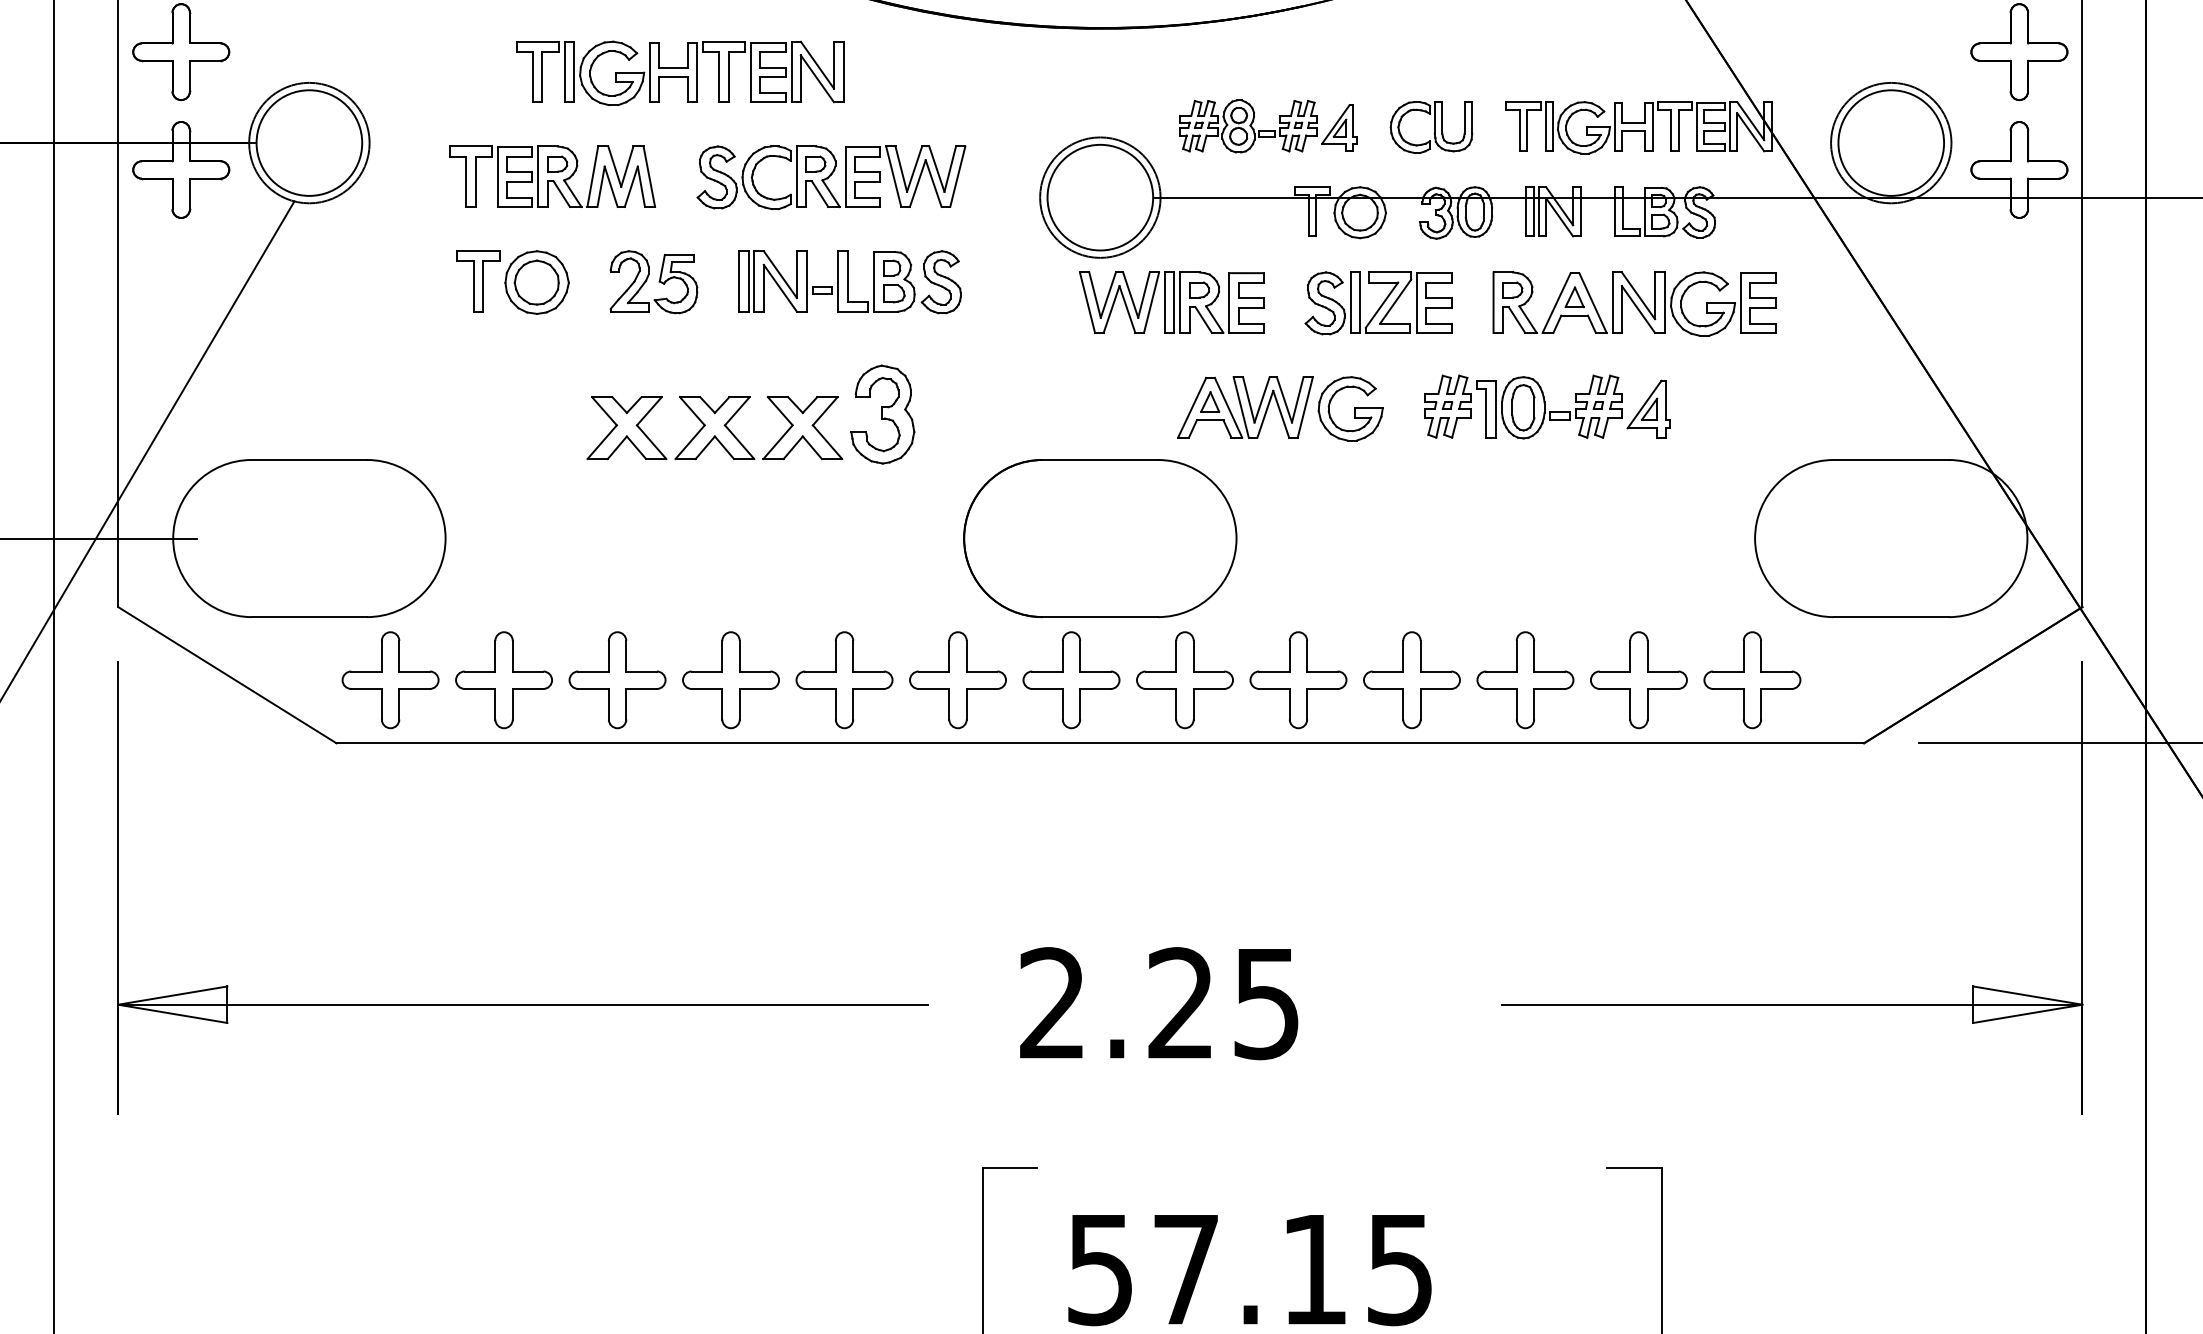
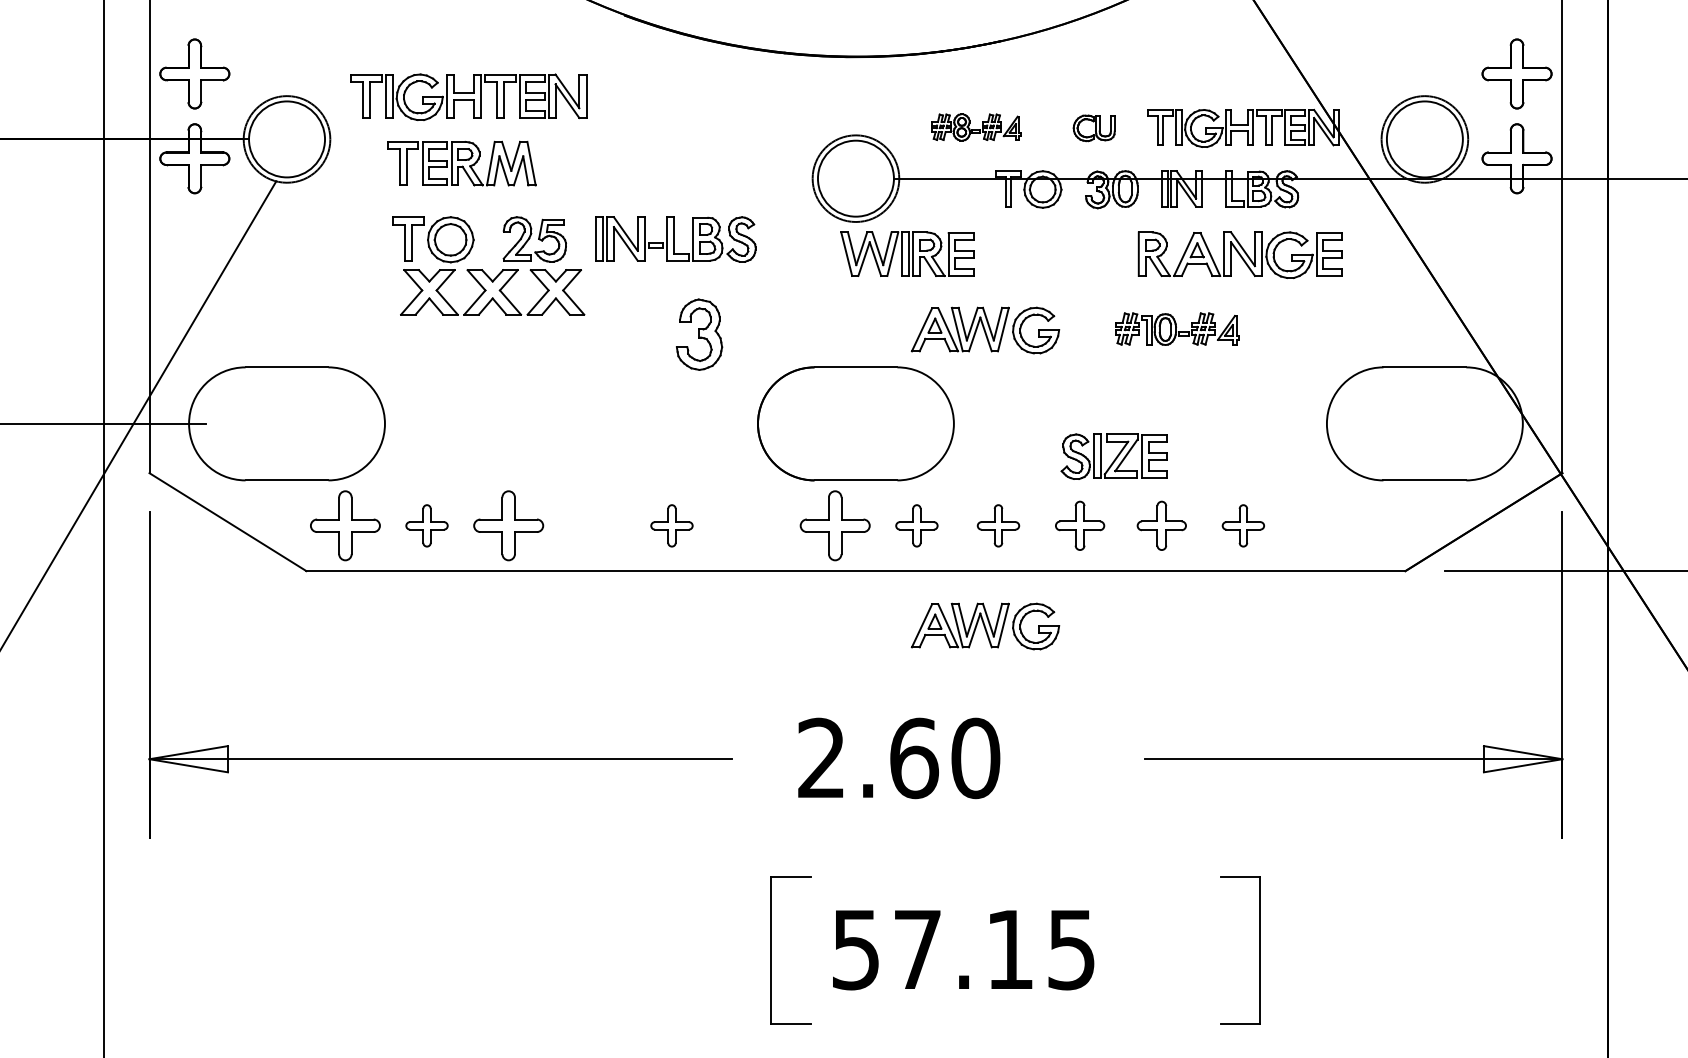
part: (679, 72) -> (468, 96), moved
part: (1267, 126) -> (976, 127), size x0.7
part: (1431, 127) -> (1094, 128), size x0.7
part: (831, 176) -> (662, 163), removed
part: (1377, 303) -> (1113, 456), moved
part: (1547, 405) -> (1177, 328), size x0.7
part: (714, 428) -> (492, 292), moved
part: (503, 679) -> (426, 525), size x0.6
part: (729, 679) -> (589, 525), removed
part: (843, 679) -> (671, 525), size x0.6
part: (957, 679) -> (753, 525), removed
part: (1184, 679) -> (916, 525), size x0.6
part: (1298, 679) -> (998, 525), size x0.6
part: (1411, 679) -> (1079, 525), size x0.7
part: (1525, 679) -> (1161, 525), size x0.7
part: (1639, 679) -> (1243, 525), size x0.6
part: (1751, 679) -> (1324, 525), removed
part: (1280, 820) -> (985, 626), added
text: (1224, 1003) -> (945, 758), 2.25 -> 2.60

